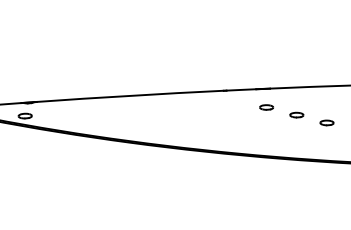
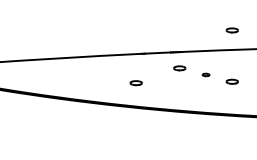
part: (326, 63) -> (231, 30), added
part: (296, 114) -> (205, 74), size x0.6
part: (216, 124) -> (136, 83), added

